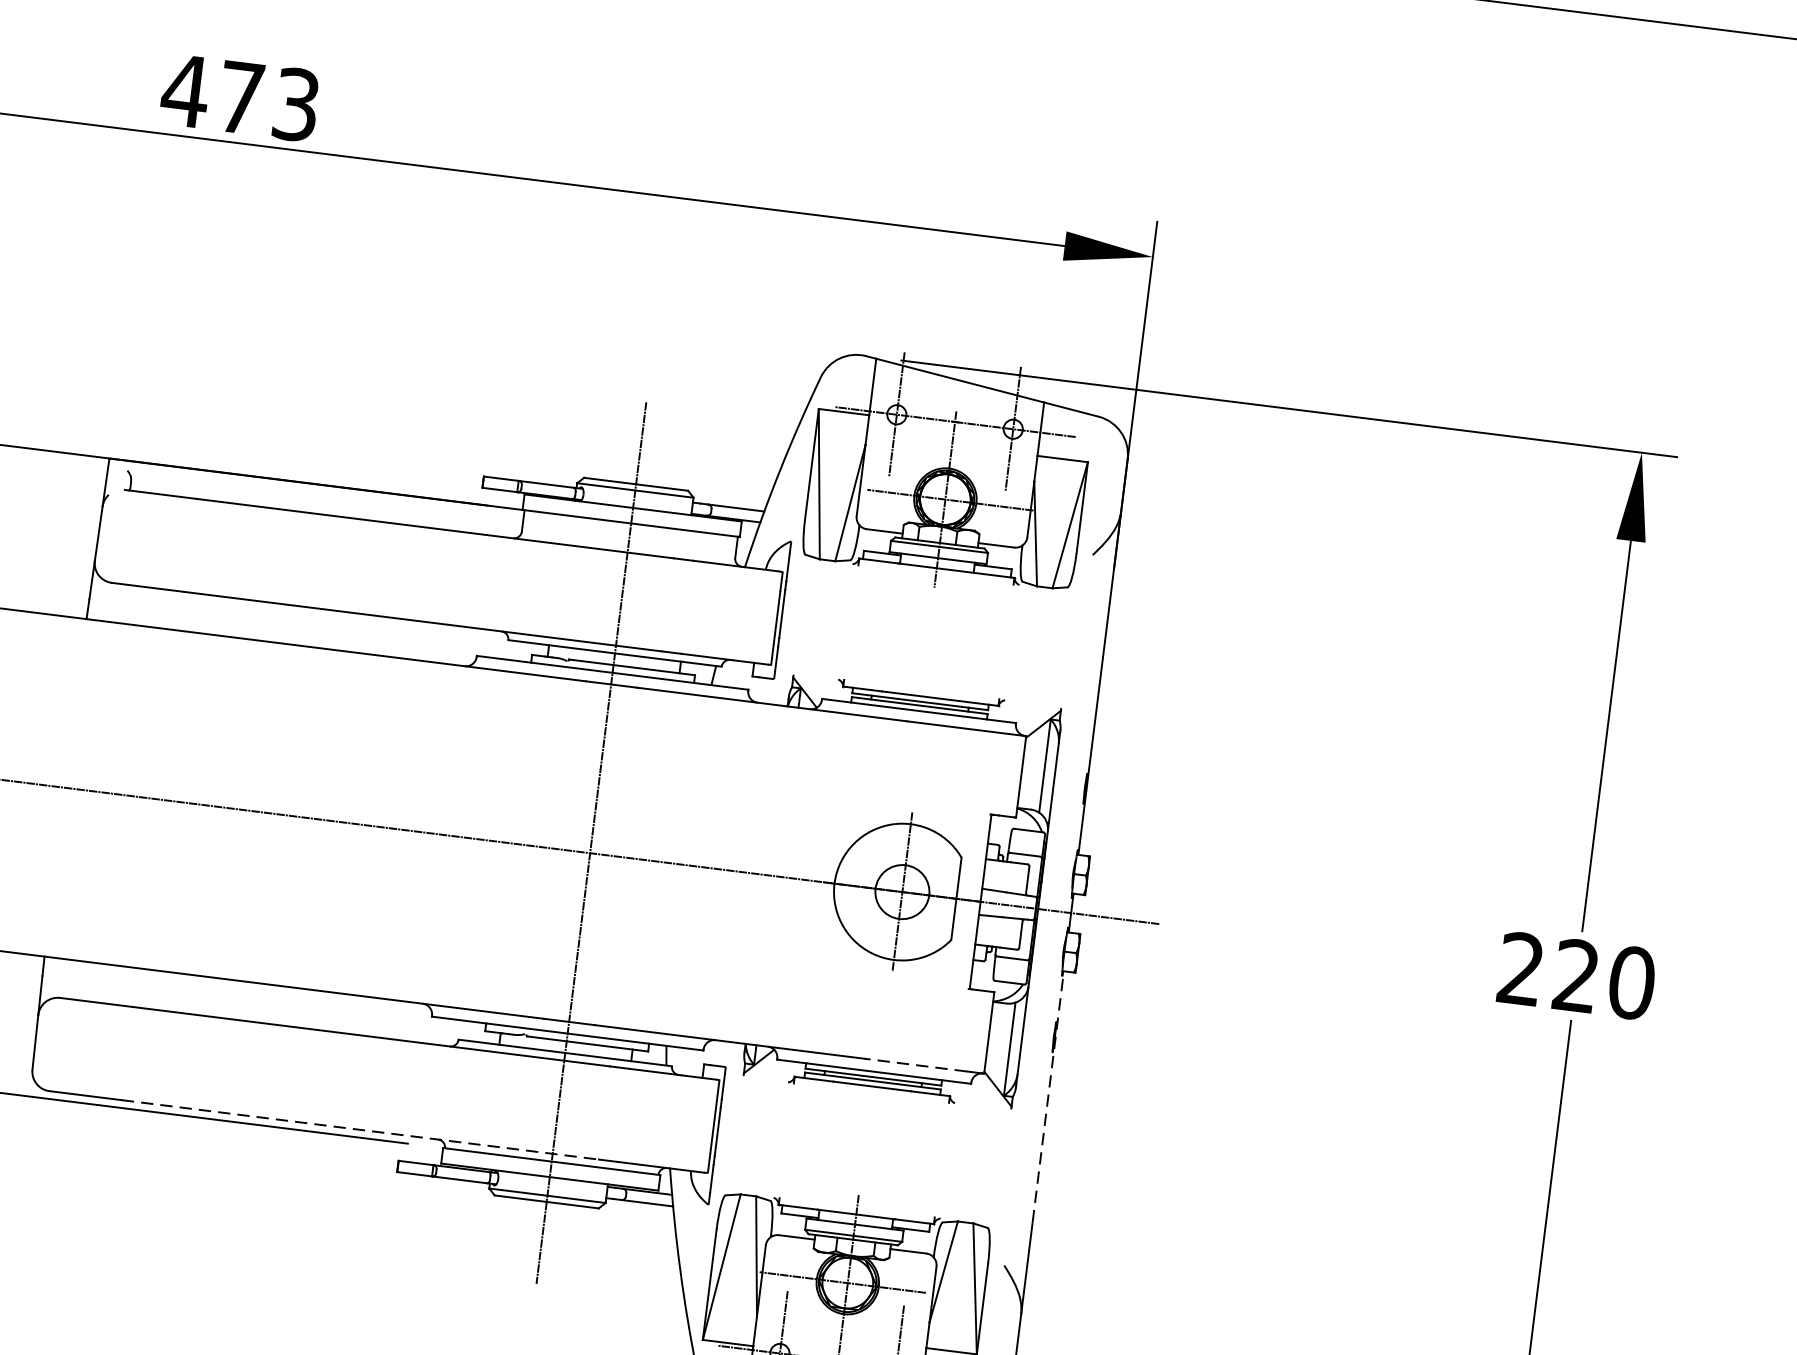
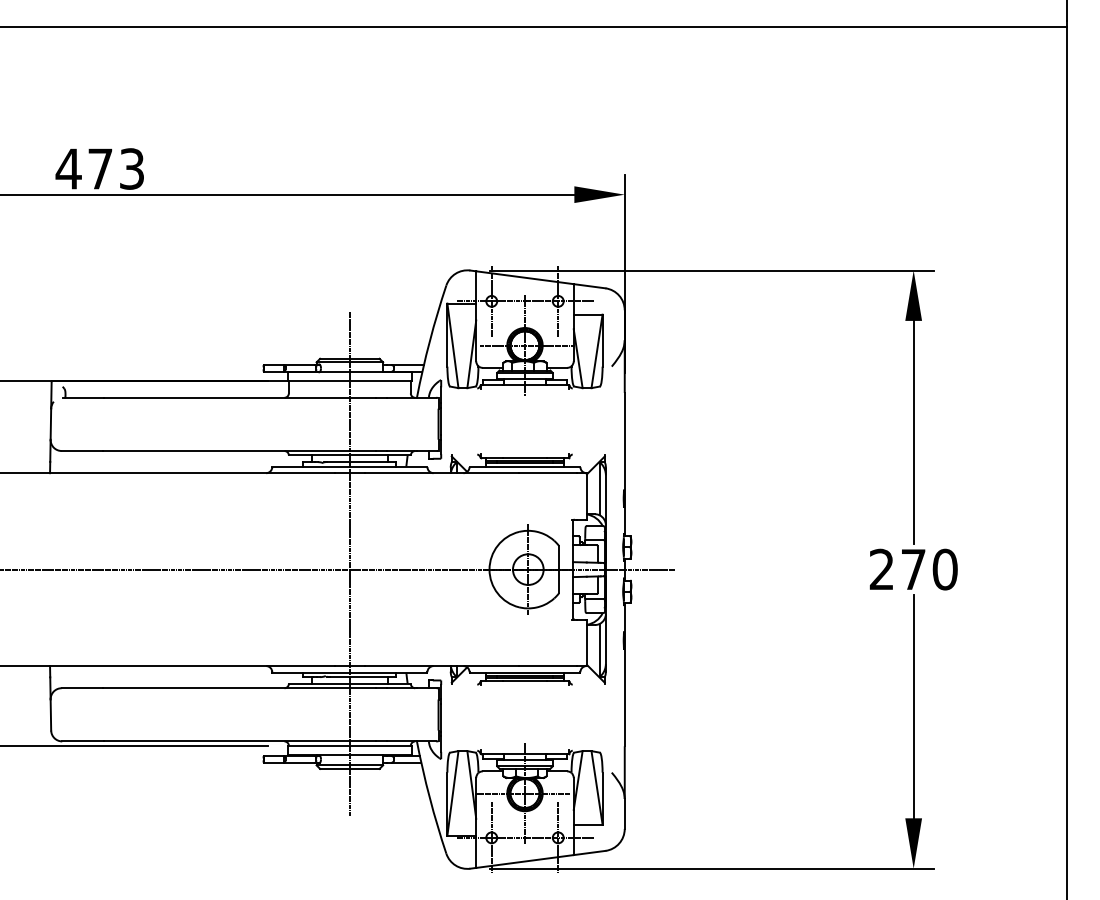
text: (1576, 974) -> (913, 568), 220 -> 270
line: (914, 1065) -> (547, 666), dashed -> solid
line: (1047, 1096) -> (624, 674), dashed -> solid
line: (361, 1130) -> (240, 741), dashed -> solid

